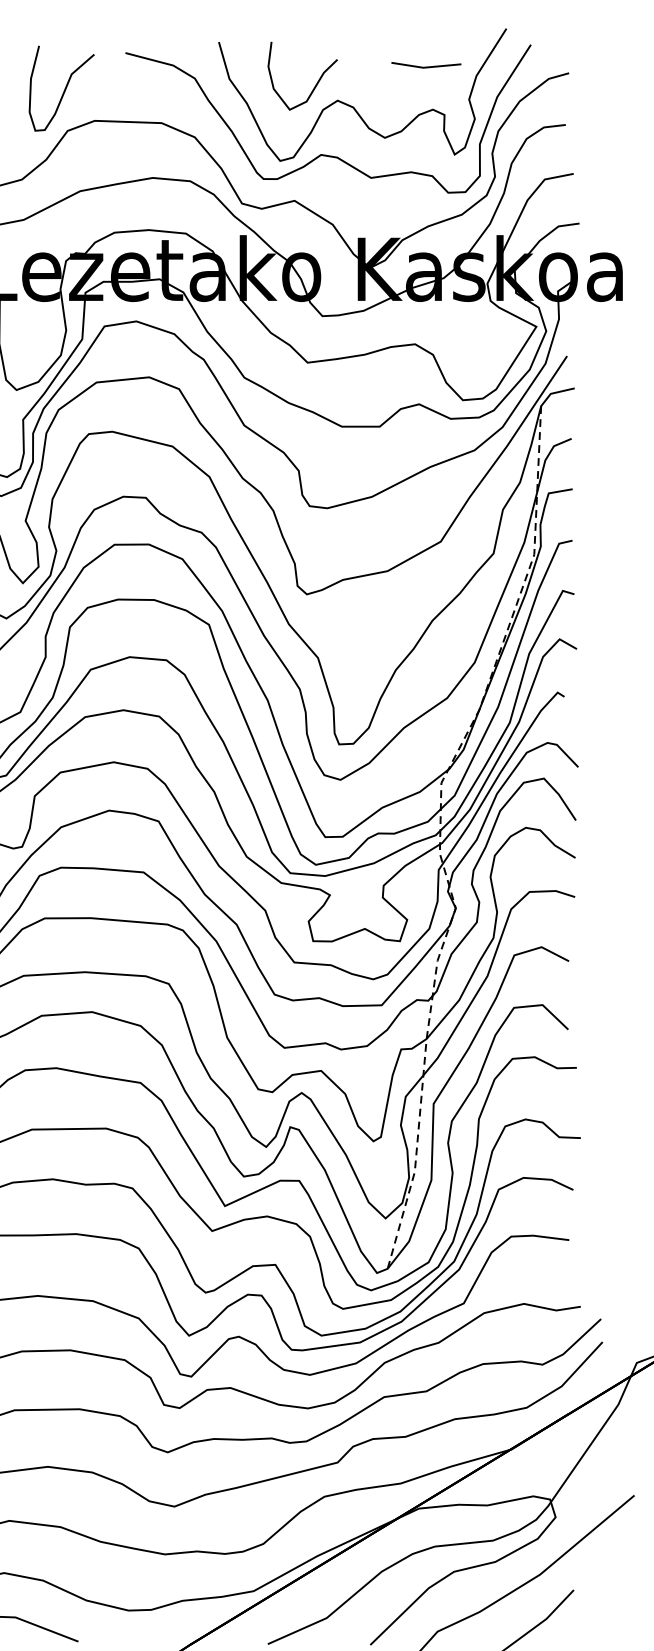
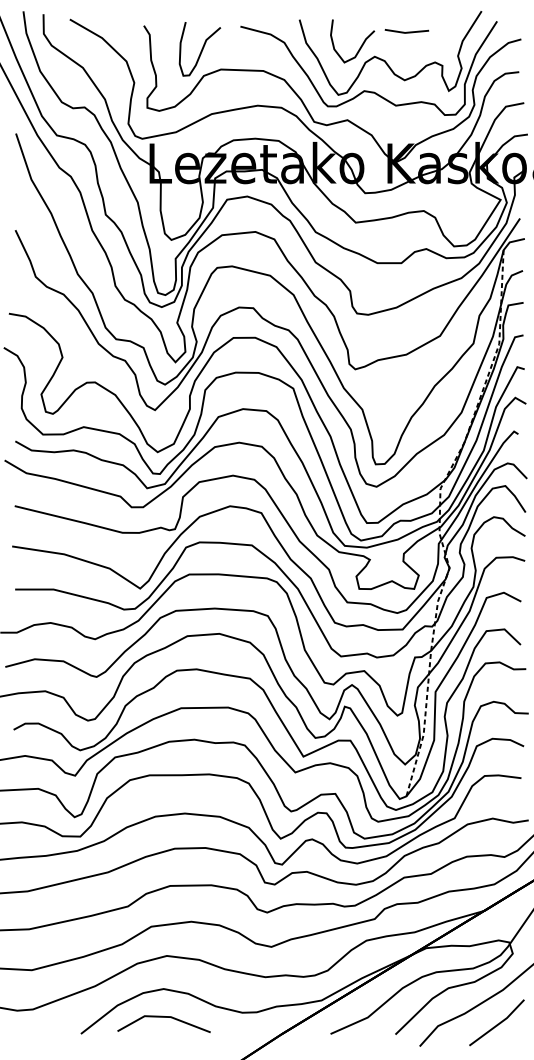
line: (425, 65) -> (406, 31), moved

